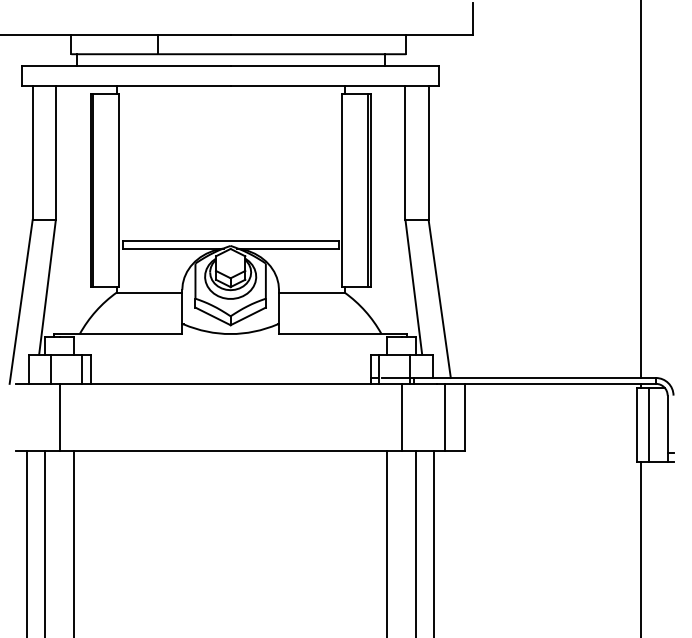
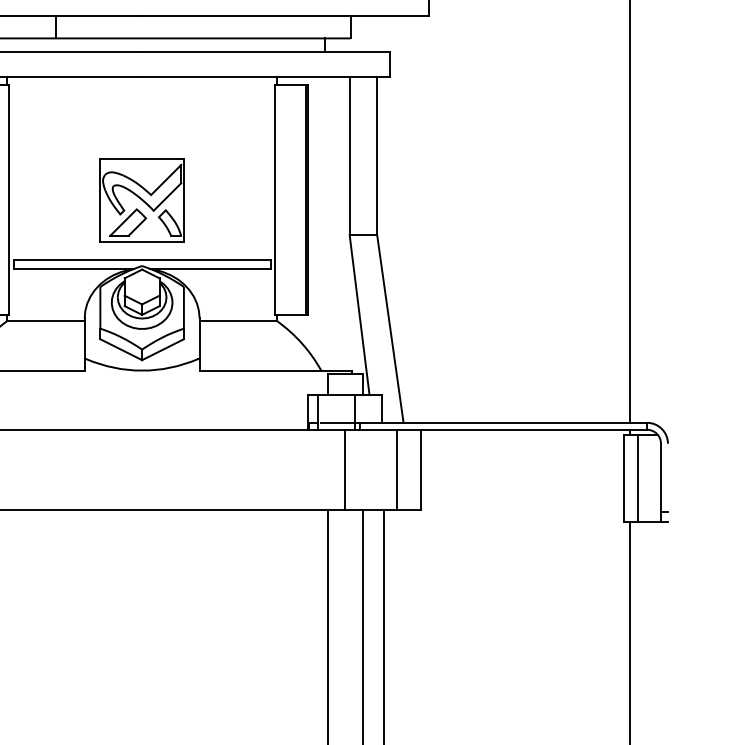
part: (230, 190) -> (141, 200), added

